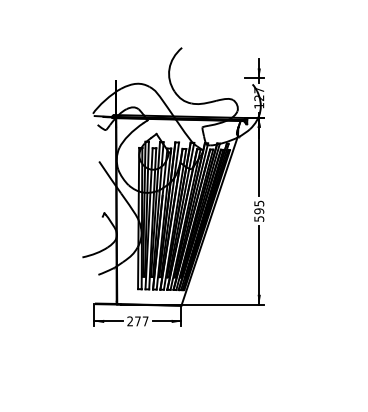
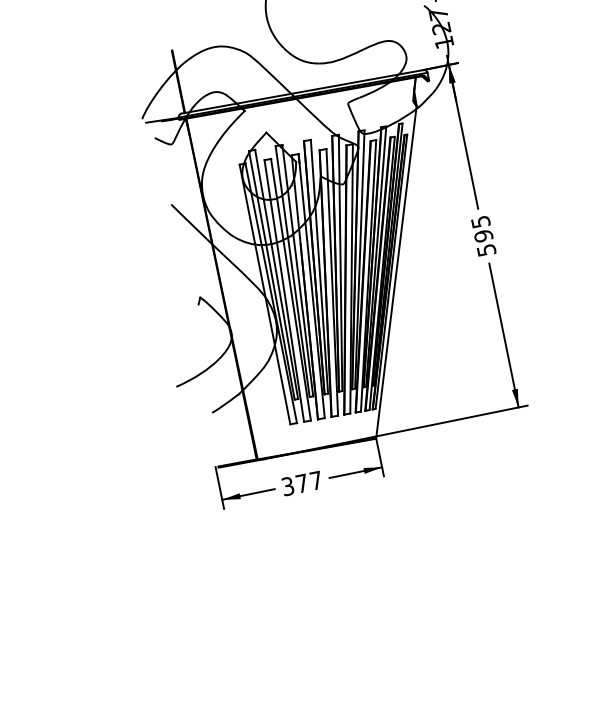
text: (130, 321) -> (288, 486), 277 -> 377

